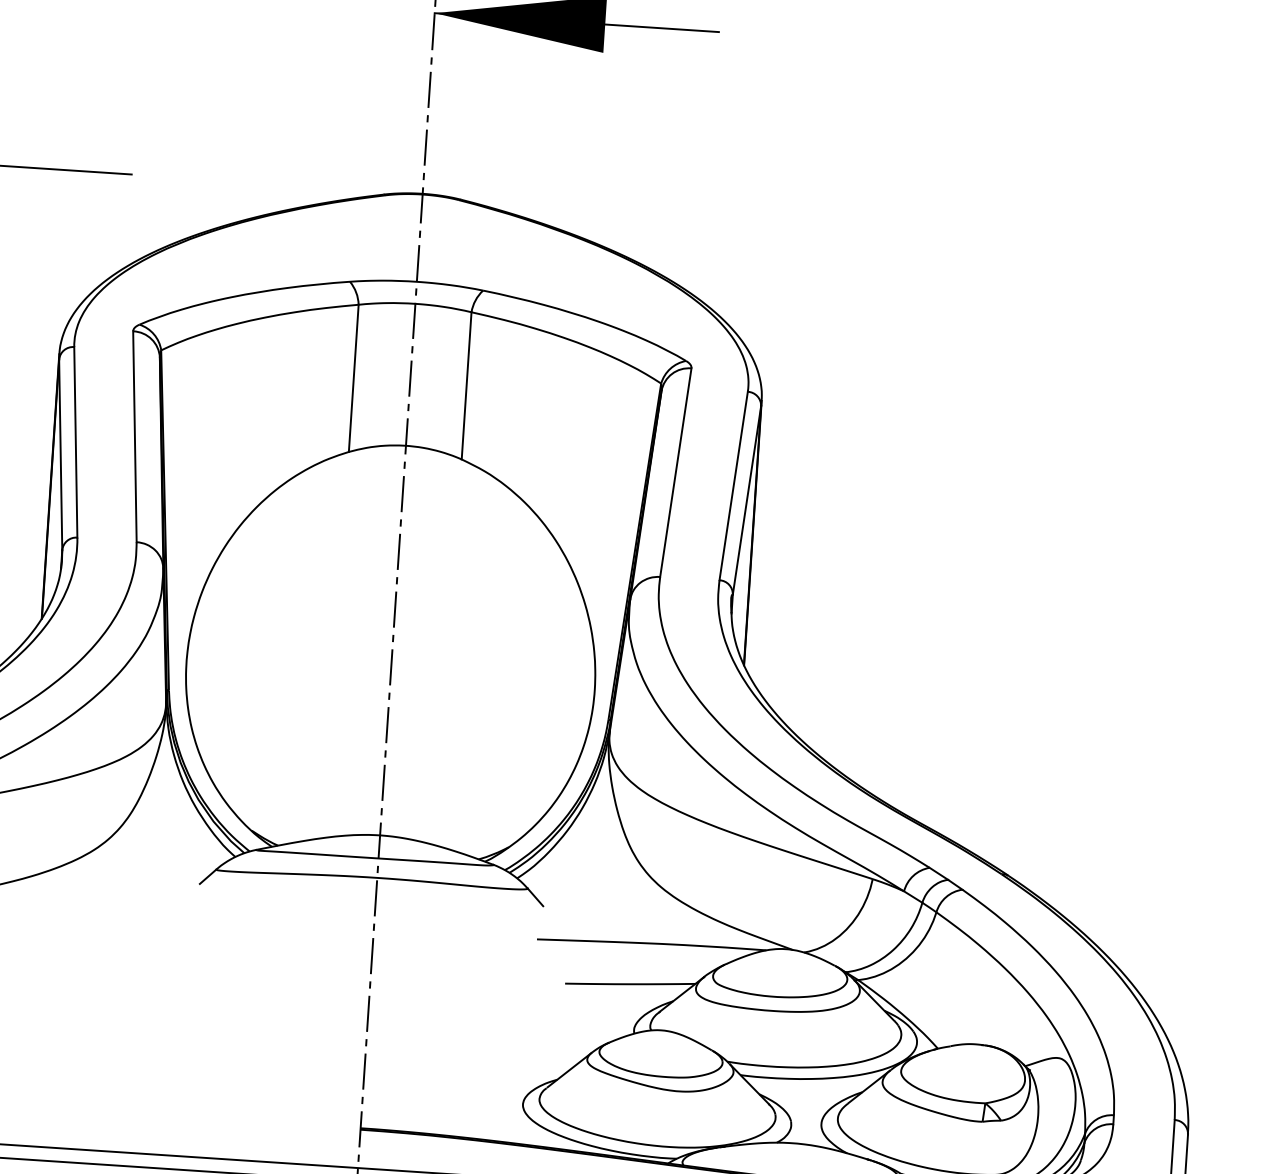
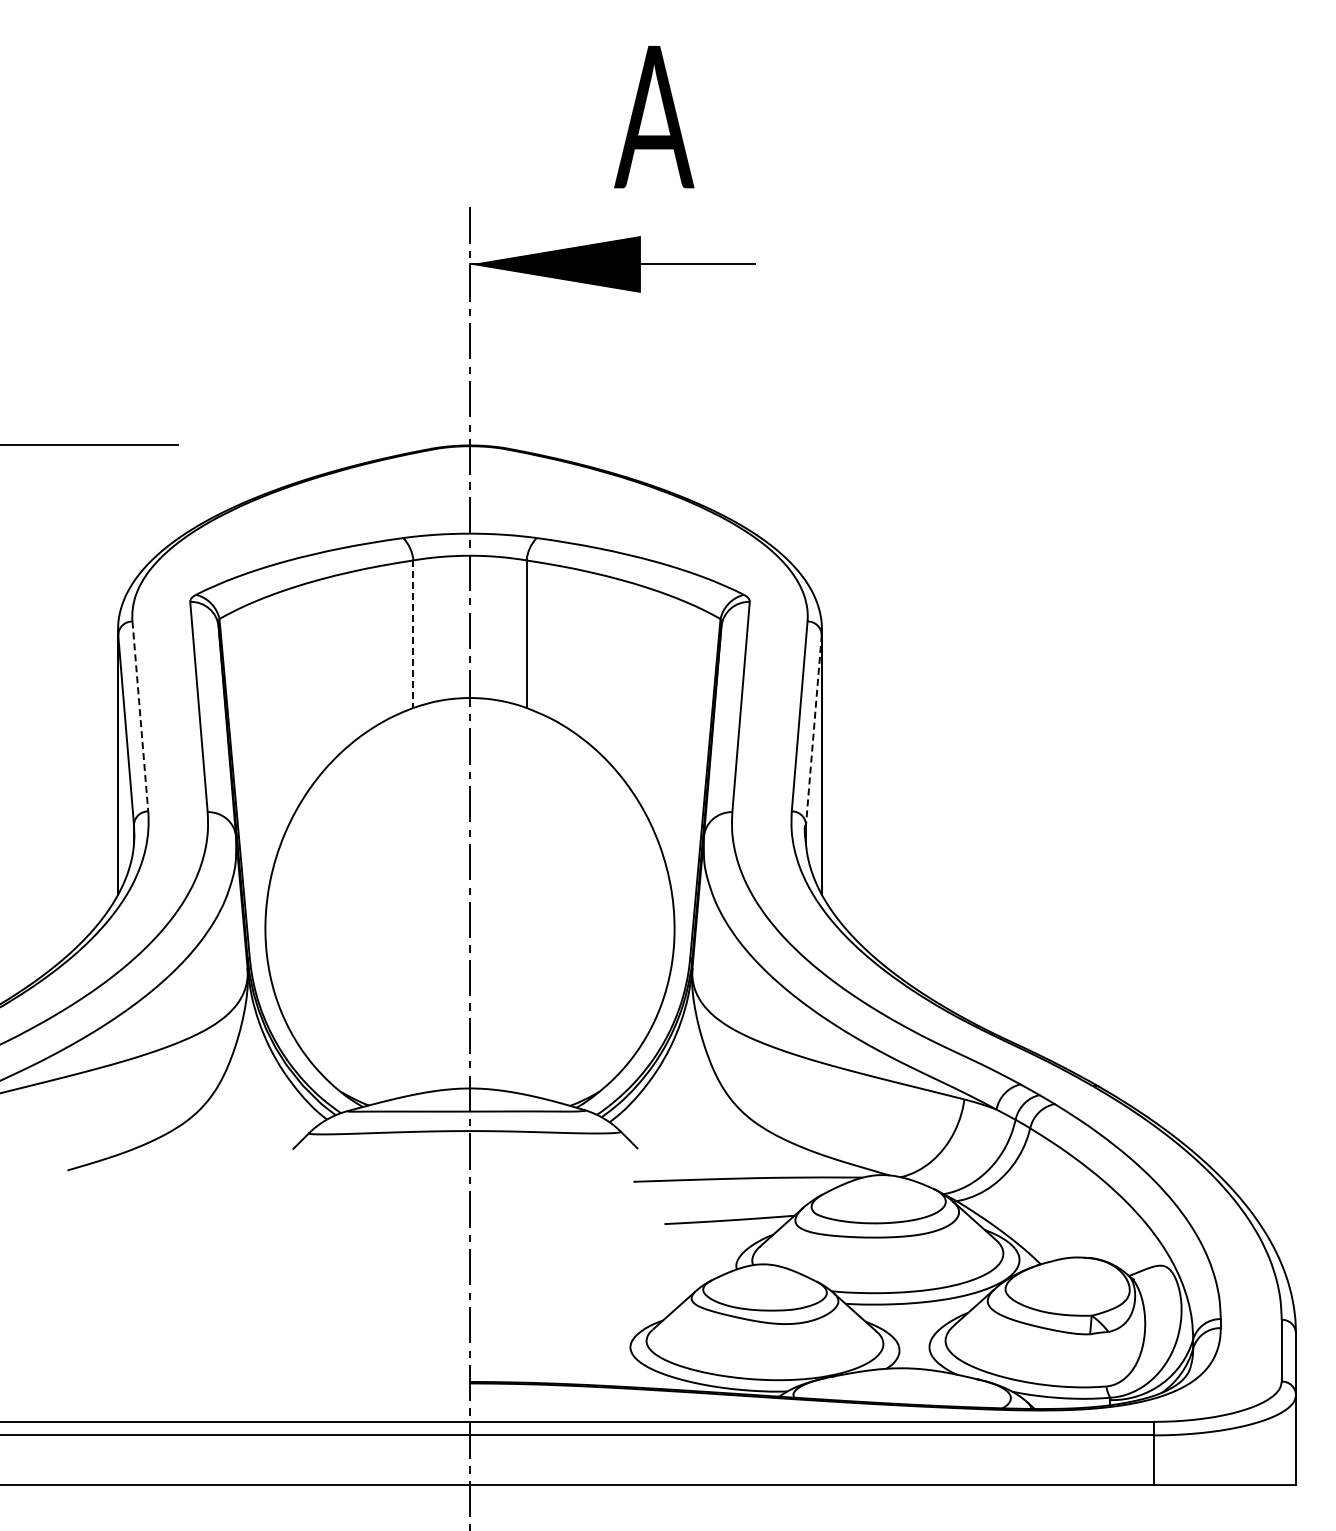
line: (353, 378) -> (413, 634), solid -> dashed
line: (75, 442) -> (140, 716), solid -> dashed
line: (746, 500) -> (813, 730), solid -> dashed

